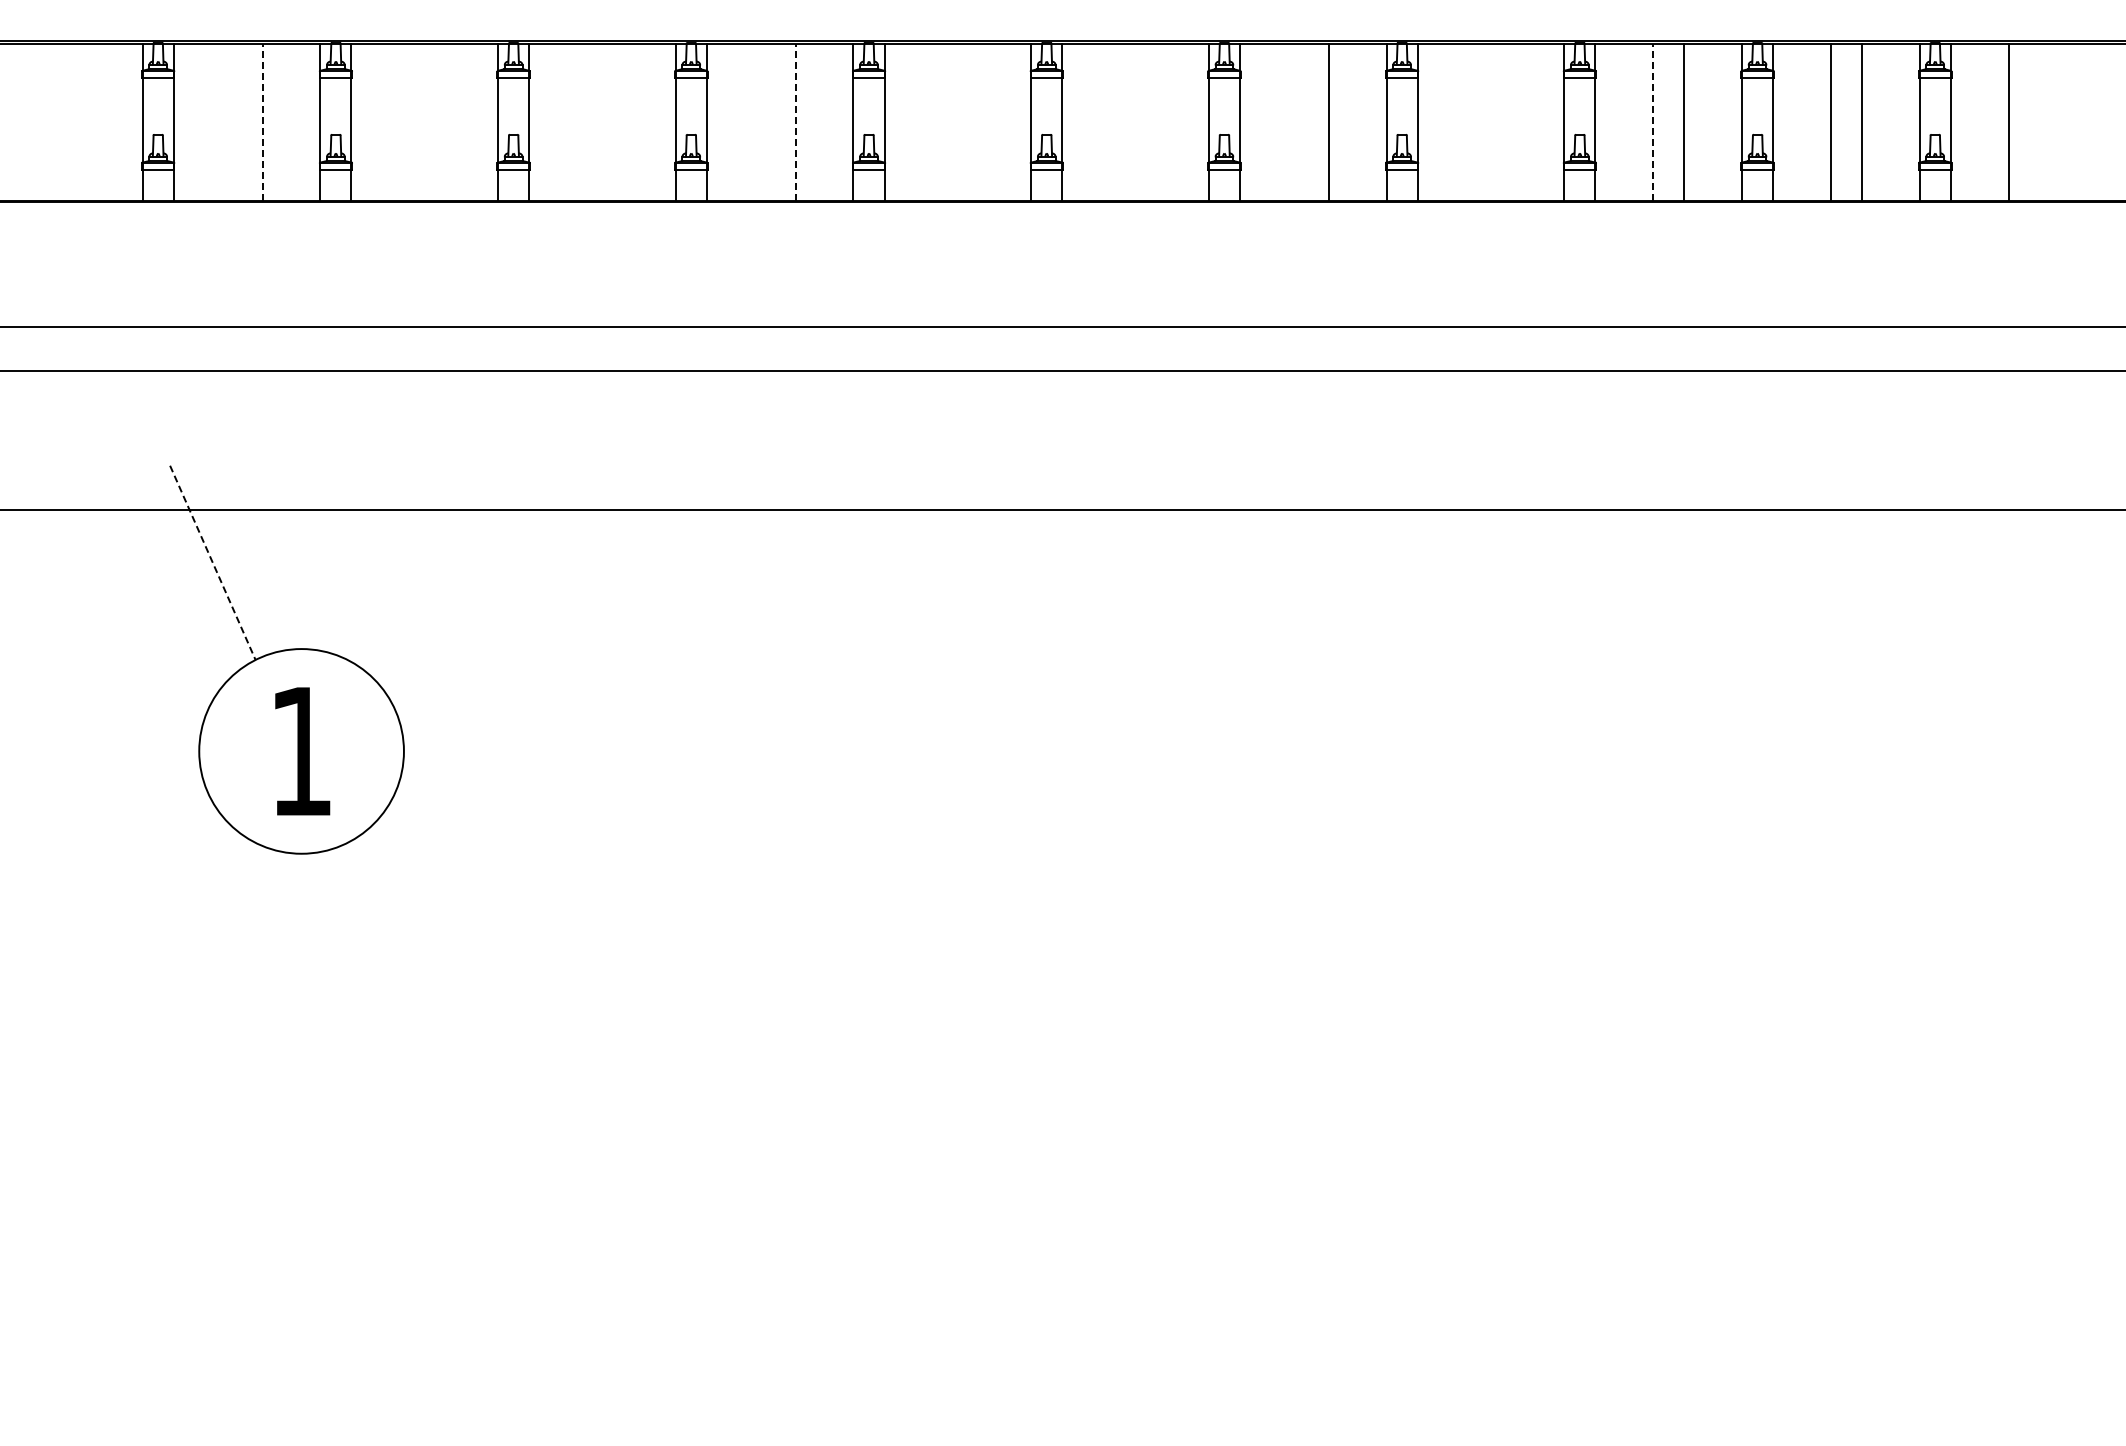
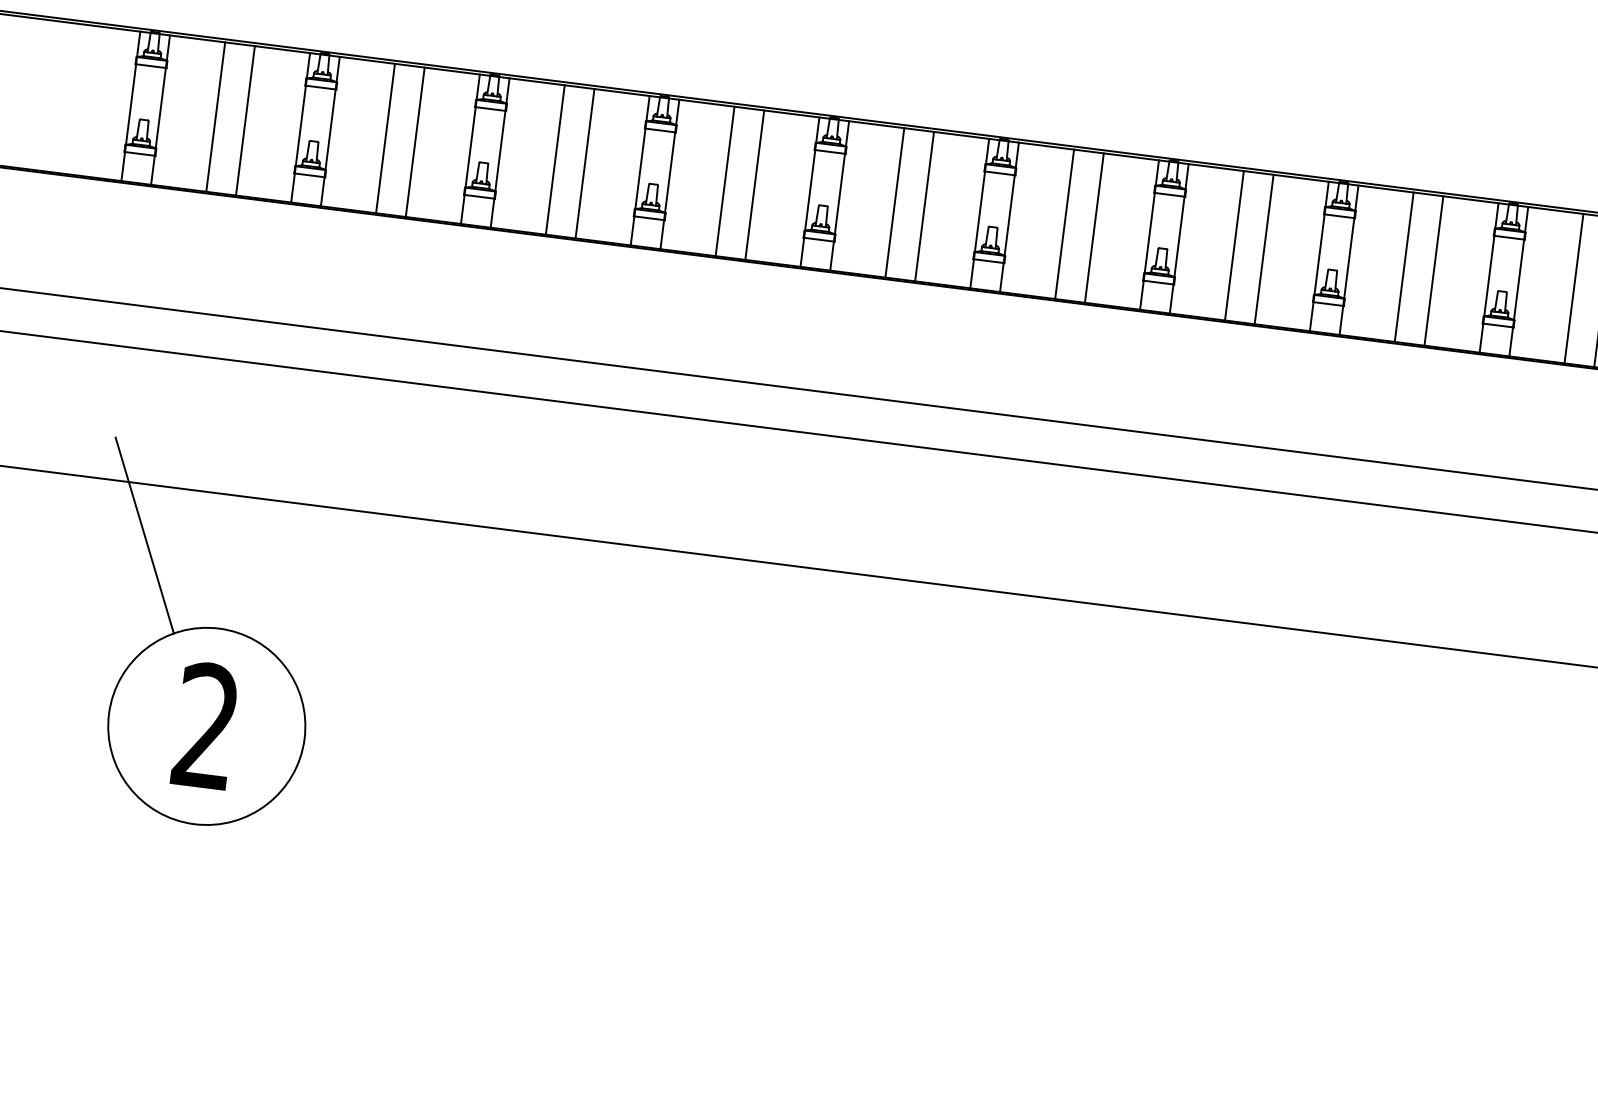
line: (231, 122) -> (215, 117), added
line: (262, 122) -> (245, 120), dashed -> solid
line: (409, 122) -> (385, 138), added
line: (440, 122) -> (415, 142), added
line: (586, 122) -> (554, 159), added
line: (618, 122) -> (585, 163), added
line: (764, 122) -> (724, 181), added
line: (795, 122) -> (754, 185), dashed -> solid
line: (942, 122) -> (895, 202), added
line: (973, 122) -> (924, 206), added
line: (1120, 122) -> (1065, 224), added
line: (1151, 122) -> (1094, 228), added
line: (1297, 122) -> (1234, 245), added
line: (1475, 122) -> (1404, 267), added
line: (1506, 122) -> (1433, 270), added
line: (1653, 122) -> (1574, 288), dashed -> solid
line: (213, 563) -> (145, 536), dashed -> solid
text: (300, 750) -> (205, 725), 1 -> 2

